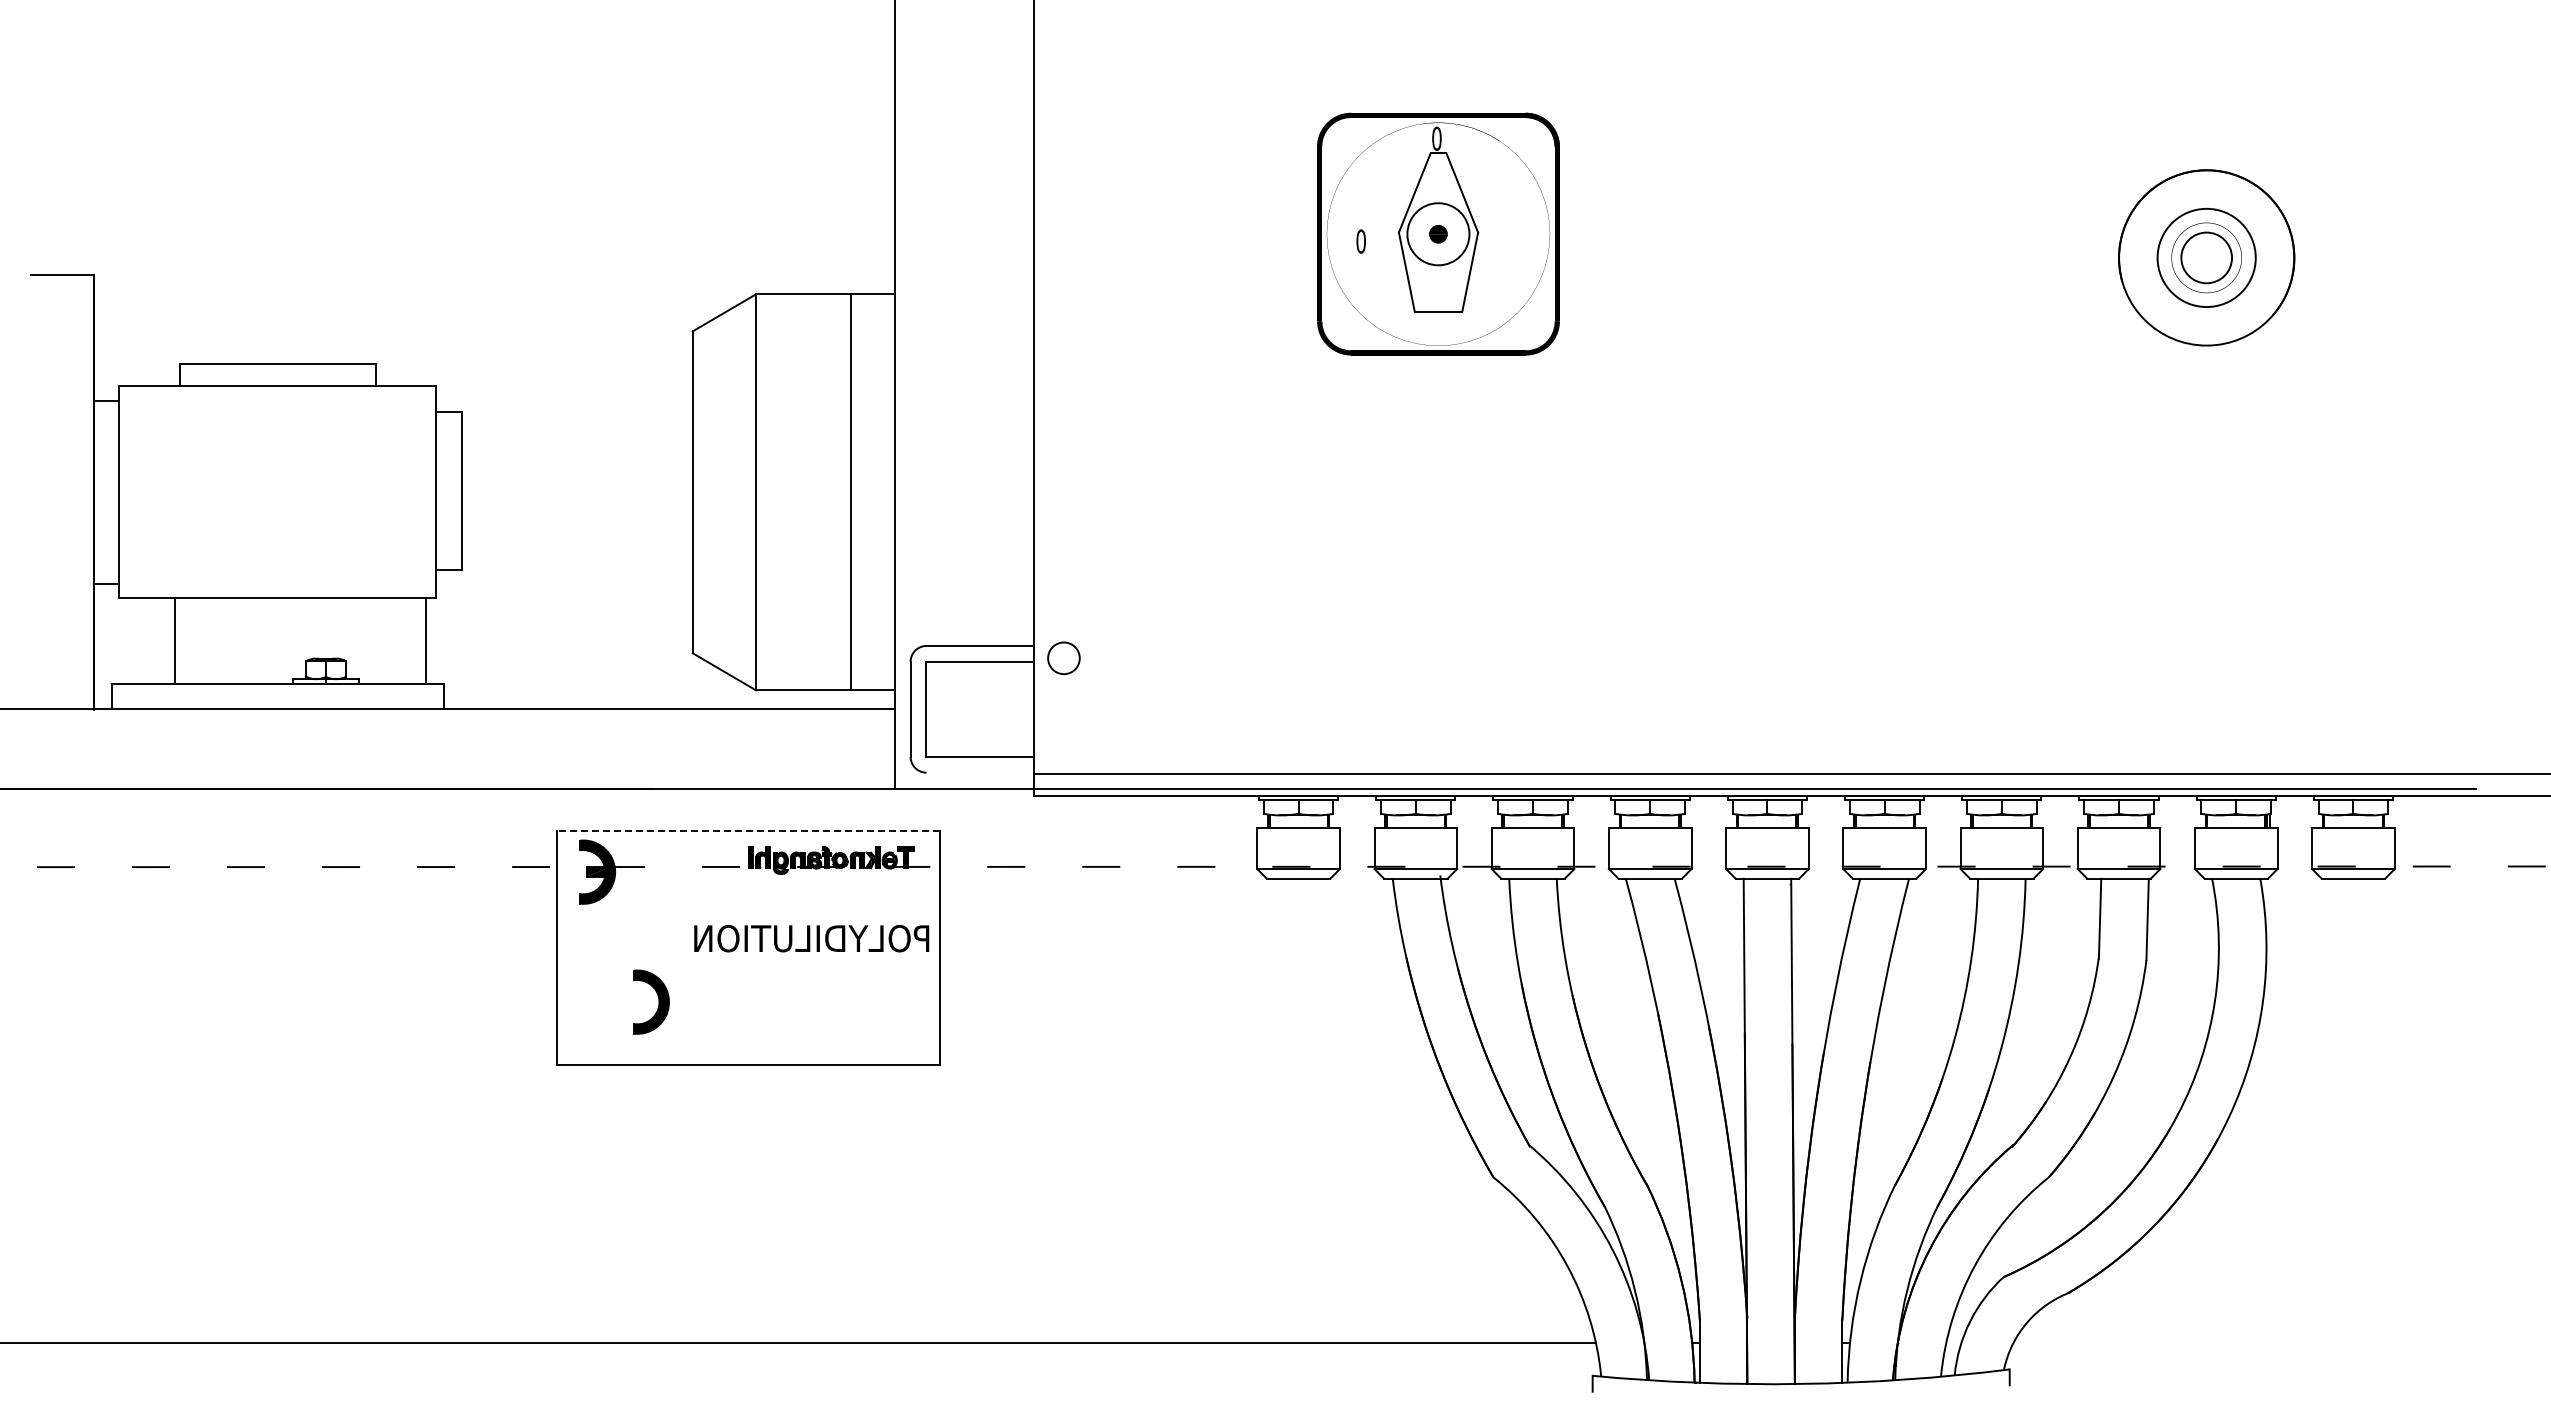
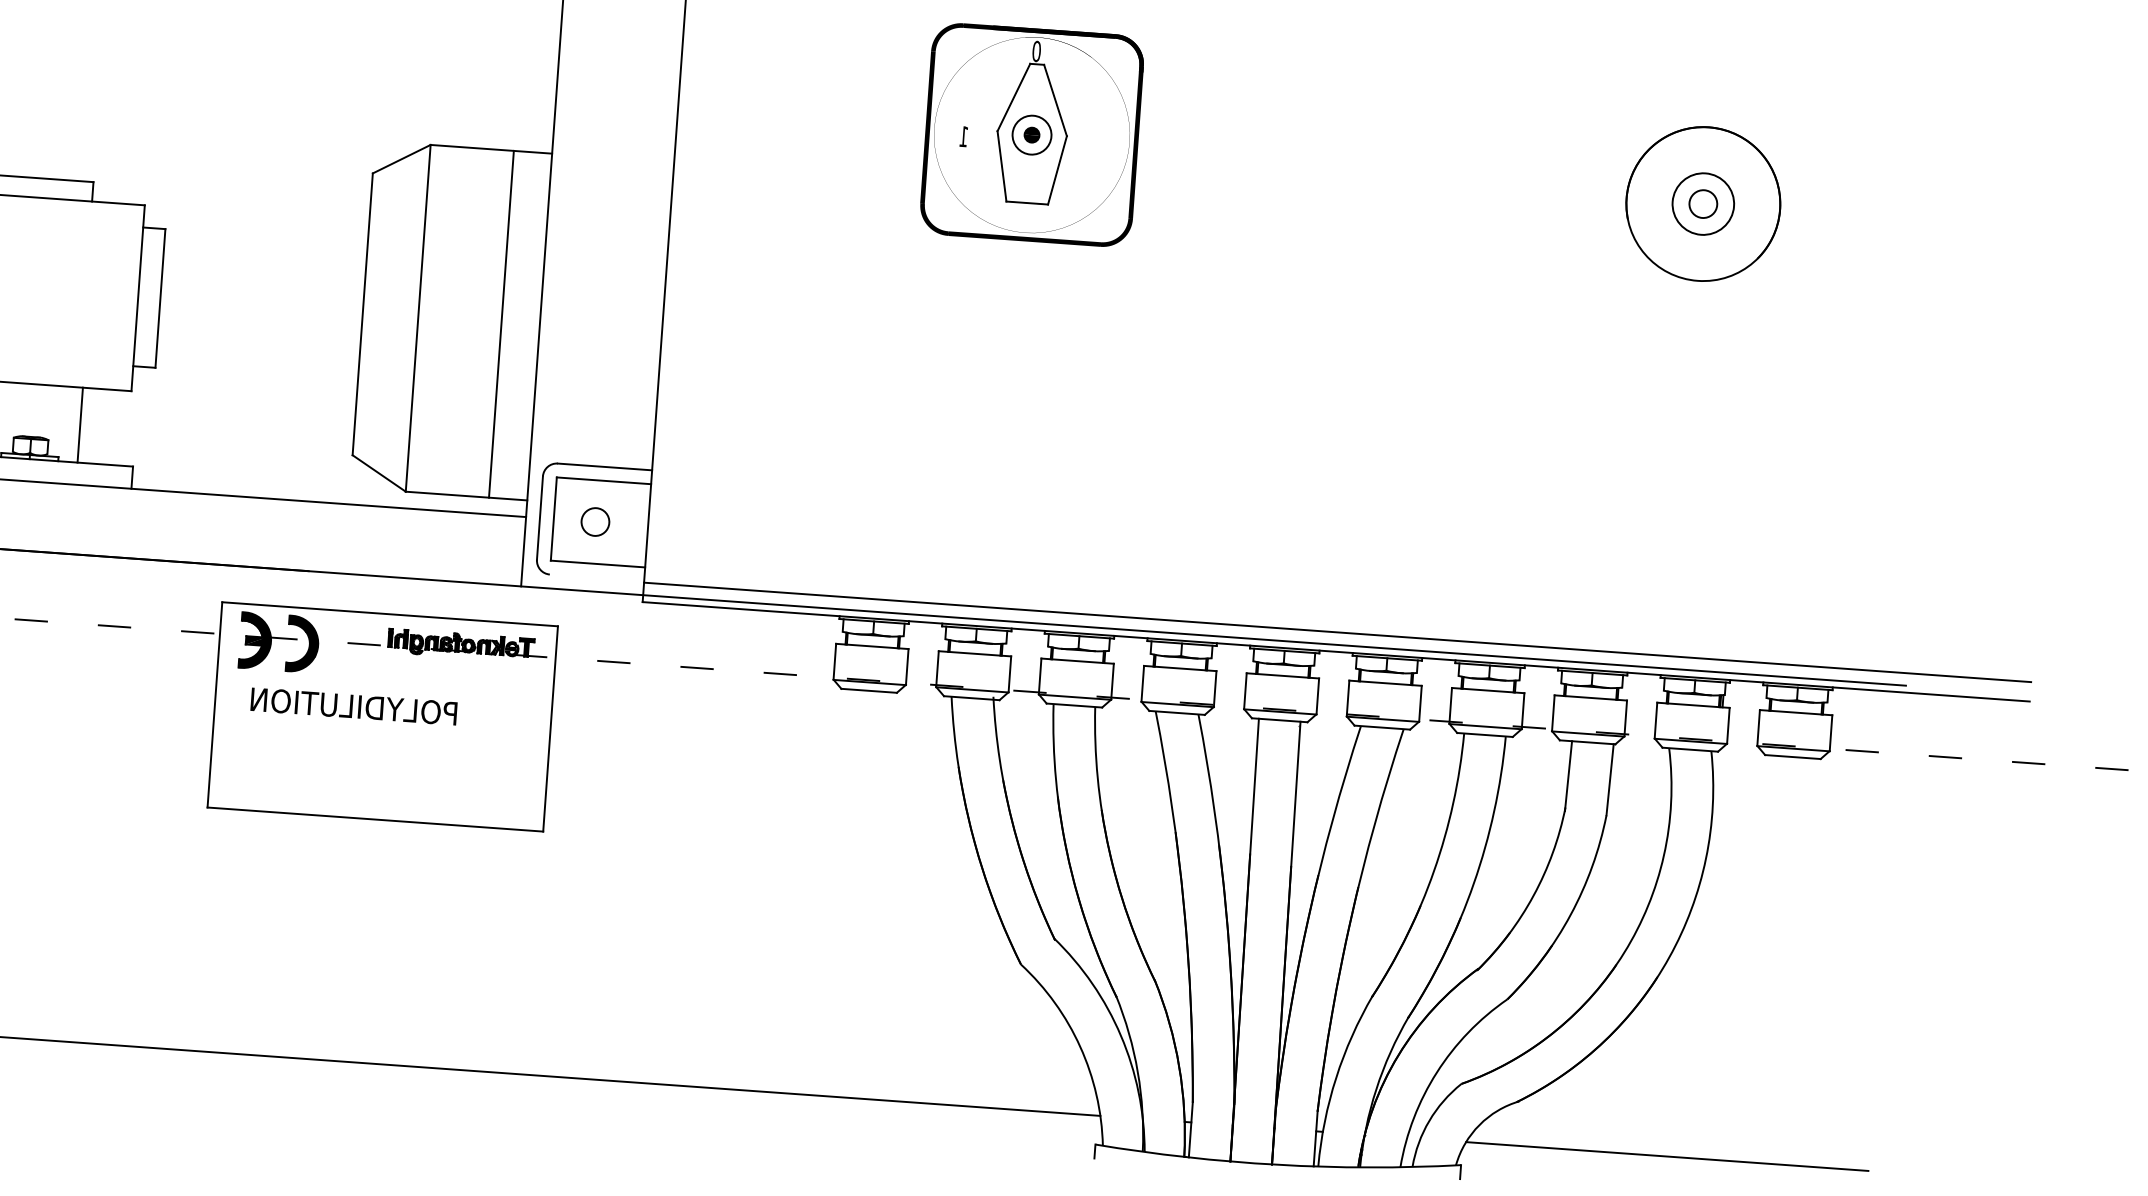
circle: (1438, 234) -> (1032, 135), size x0.71
text: (1360, 241) -> (963, 136), 0 -> 1
circle: (2206, 257) -> (1703, 203), size x0.62
circle: (2206, 257) -> (1703, 203), size x0.71
line: (425, 640) -> (80, 424), moved
circle: (1063, 657) -> (595, 521), moved
line: (748, 830) -> (390, 613), dashed -> solid
text: (811, 938) -> (353, 706), moved
part: (658, 1001) -> (309, 644), moved
line: (2242, 1342) -> (1666, 1156), added

